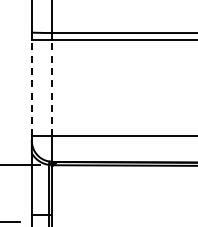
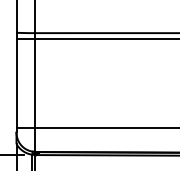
line: (31, 87) -> (16, 83), dashed -> solid
line: (52, 87) -> (35, 83), dashed -> solid

